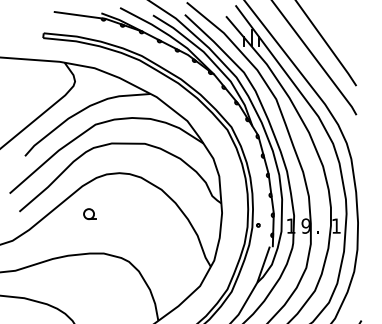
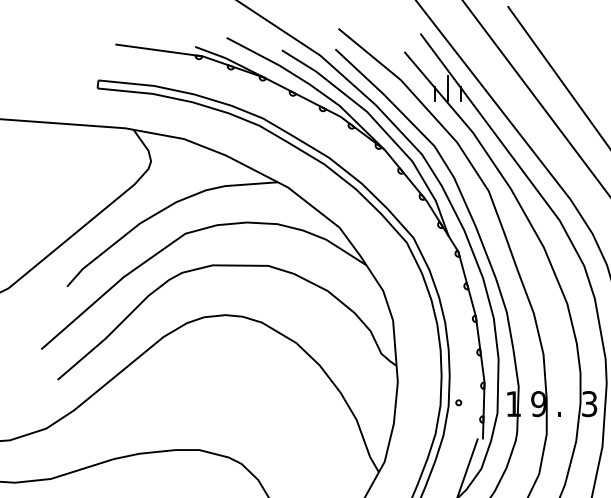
part: (89, 213) -> (175, 382), removed
text: (336, 225) -> (589, 402), 1 -> 3

